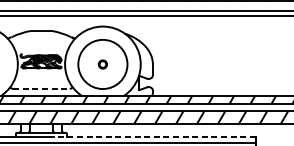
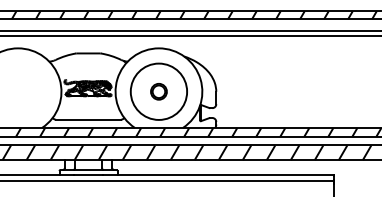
part: (102, 64) -> (158, 91), size x1.67
line: (42, 88) -> (89, 119), dashed -> solid
line: (154, 136) -> (218, 174), dashed -> solid

